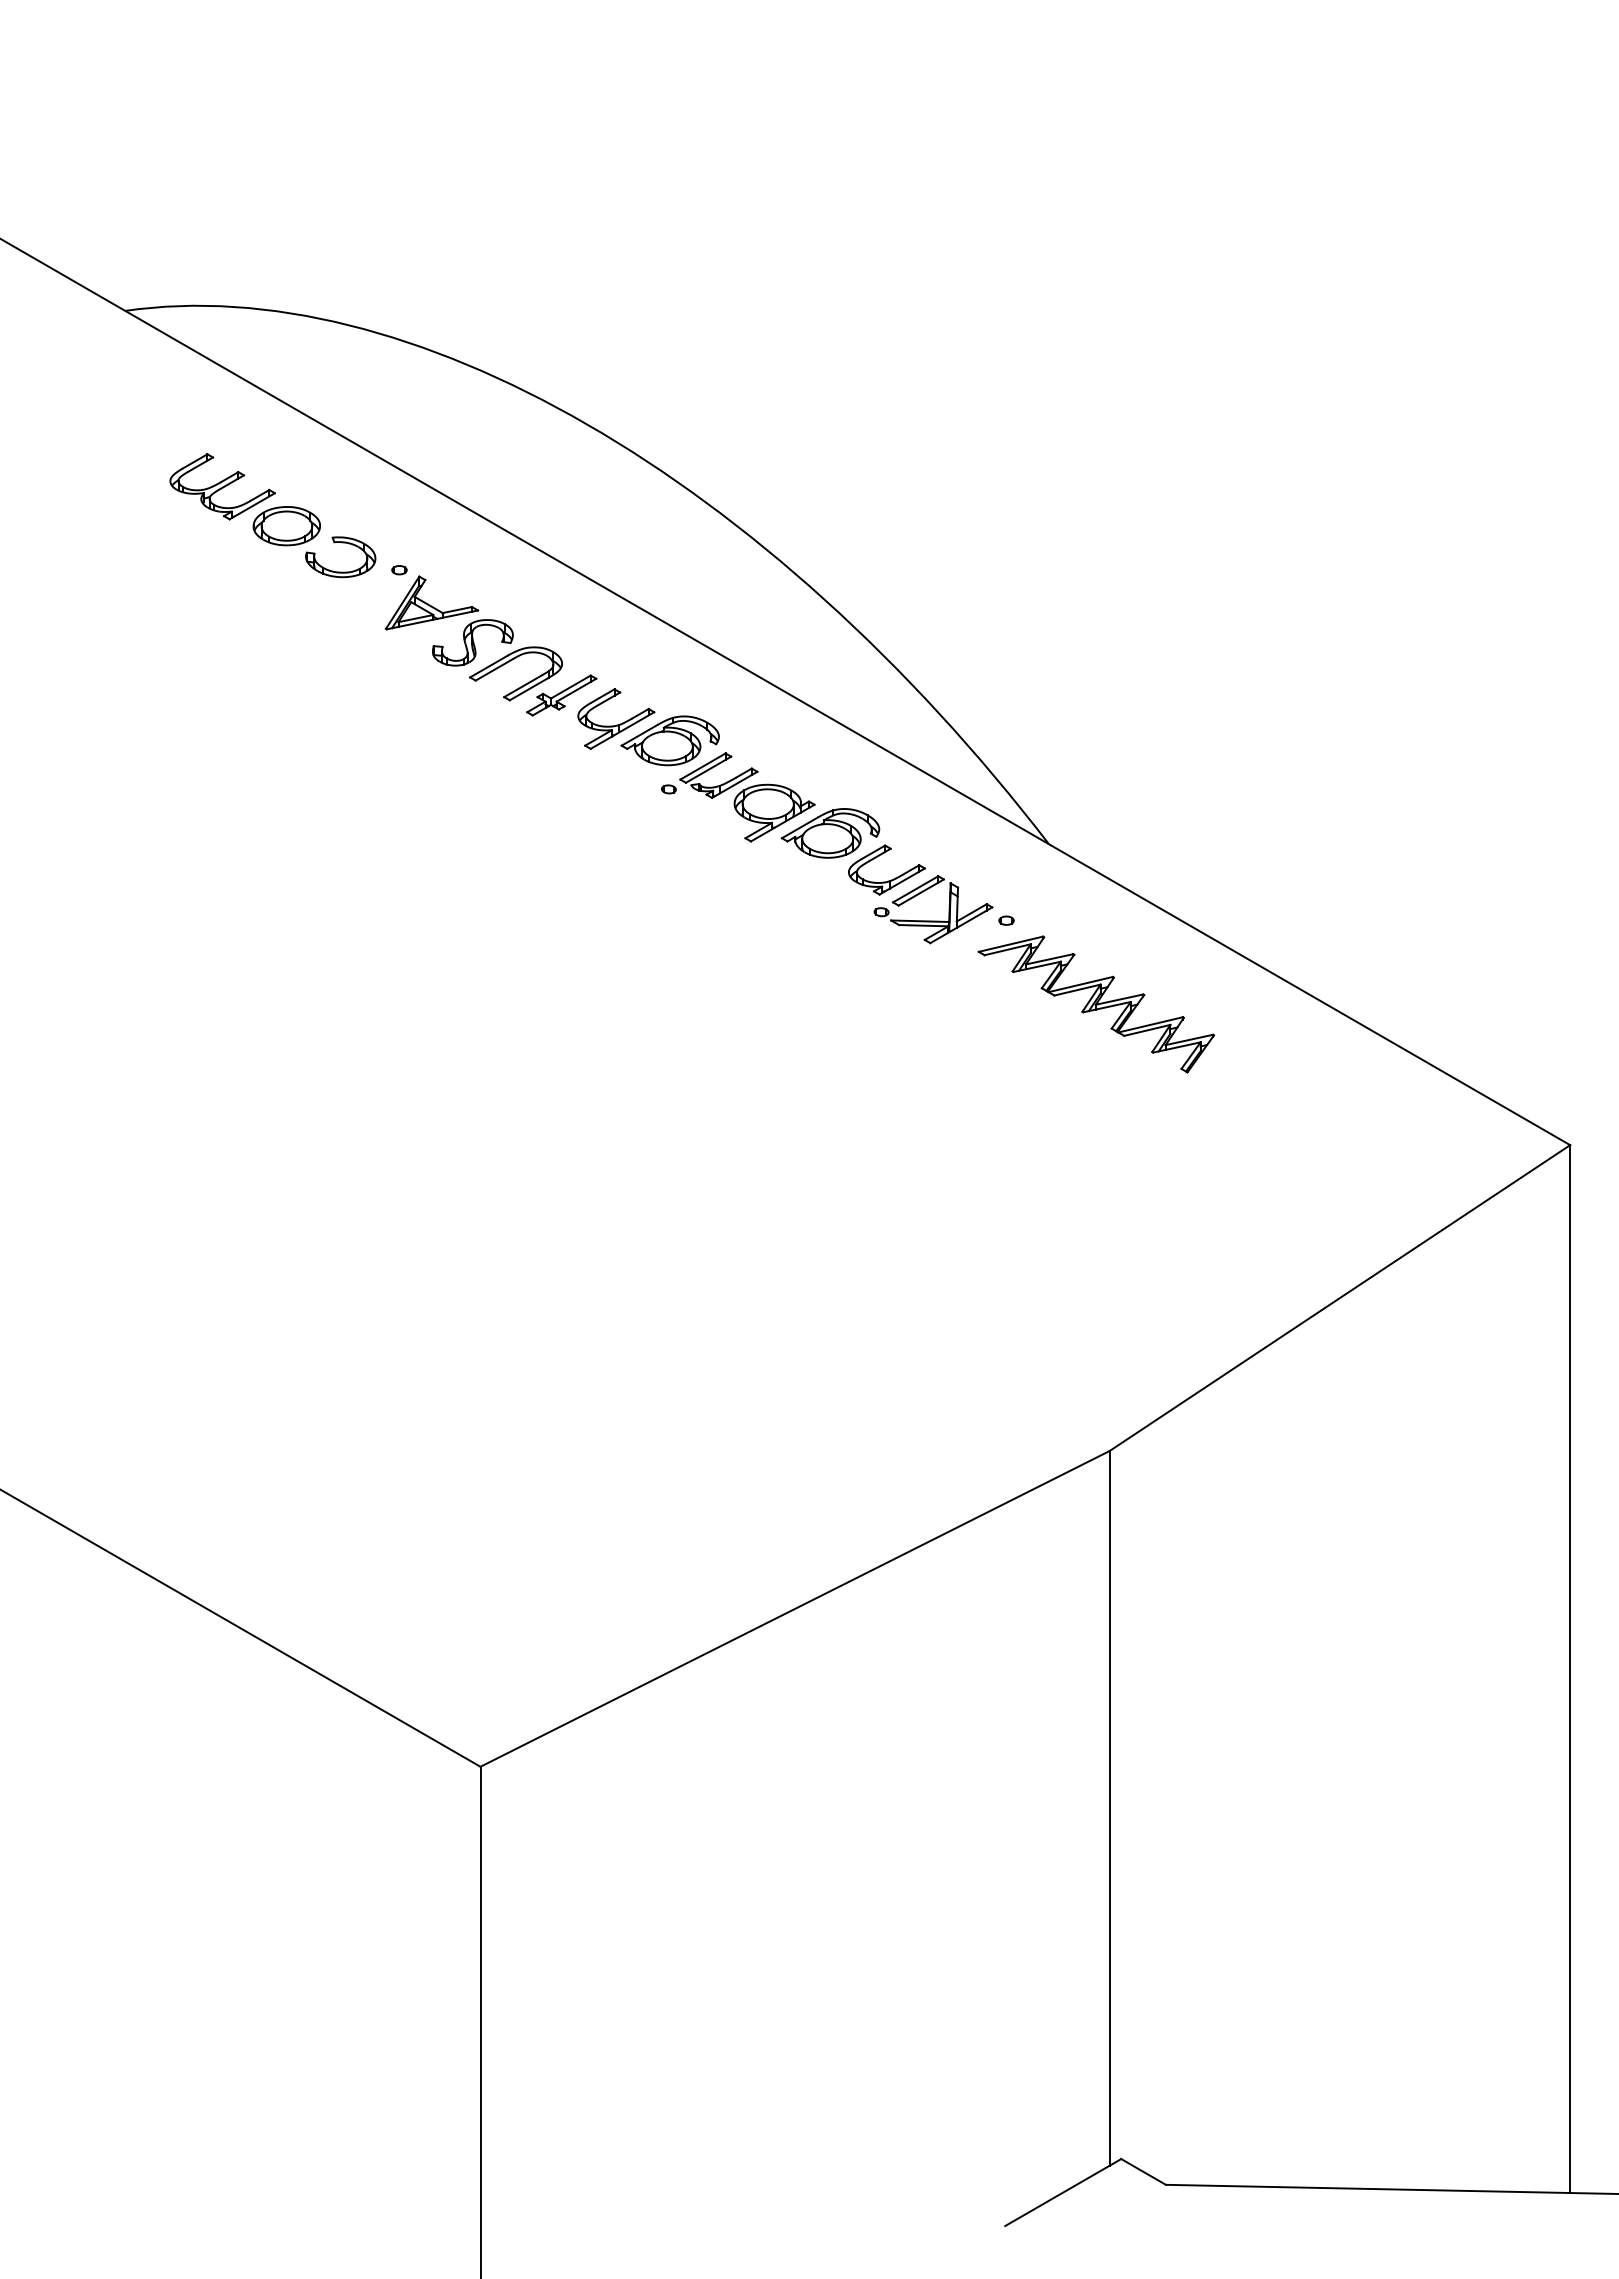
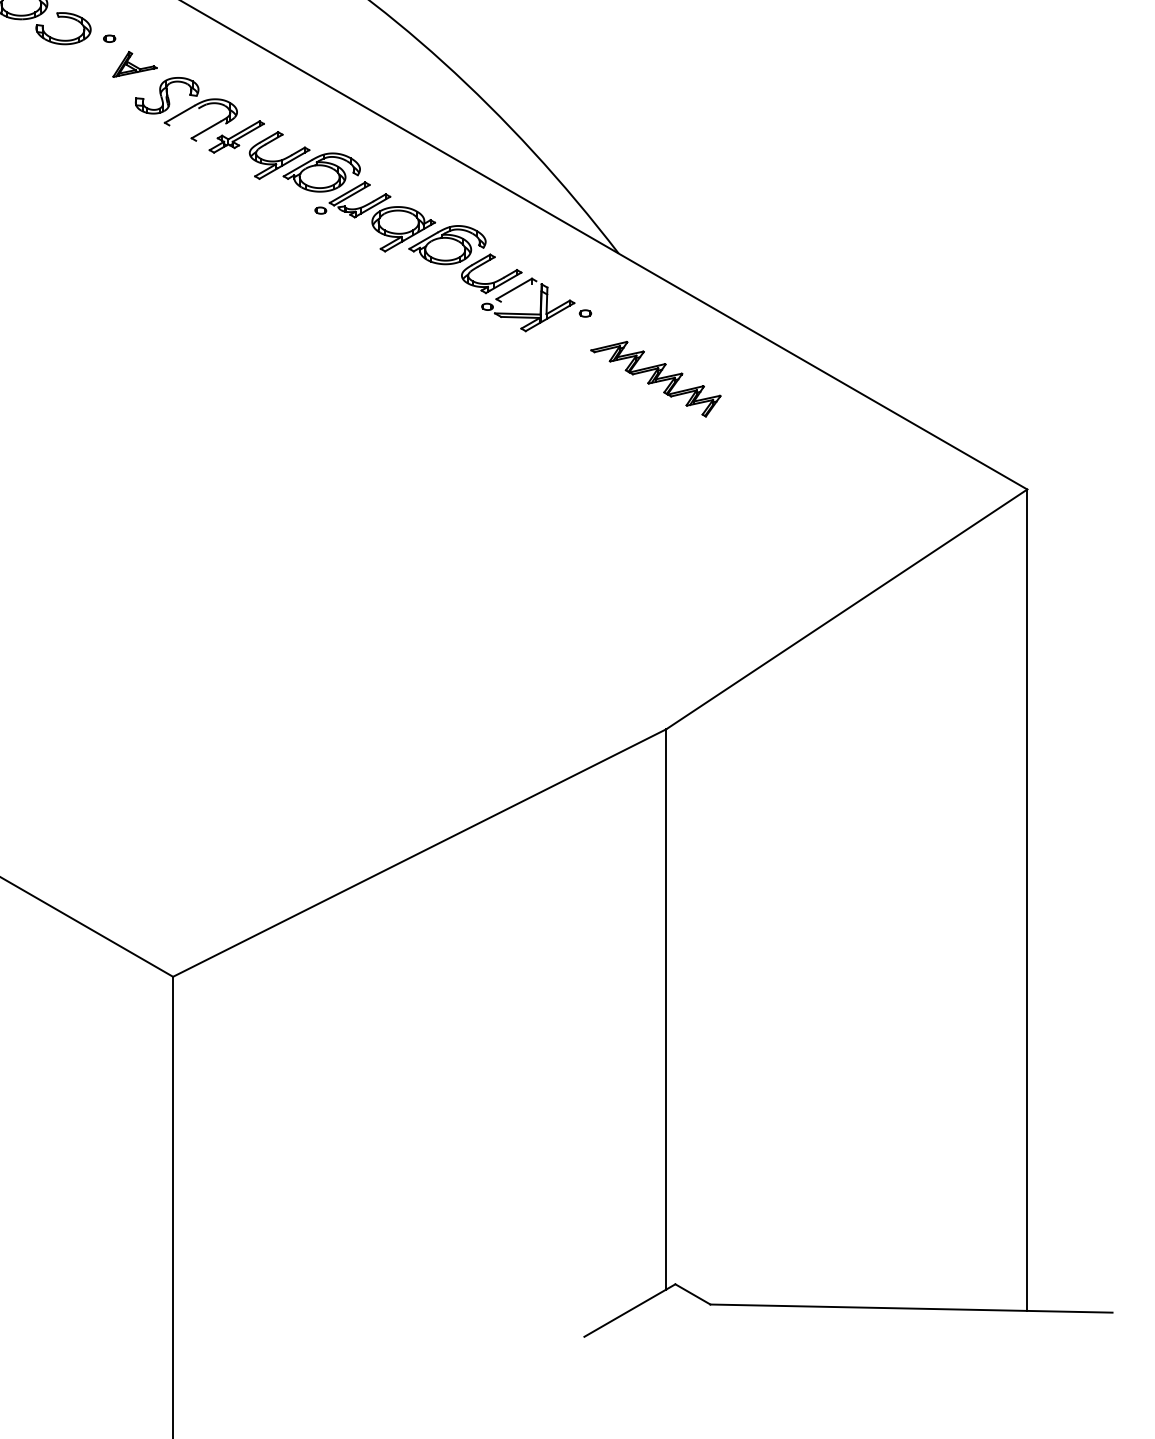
part: (431, 602) -> (134, 64), size x0.6
line: (493, 669) -> (183, 116), removed
line: (528, 689) -> (210, 132), removed
line: (920, 892) -> (518, 291), removed
part: (1096, 1004) -> (655, 379), size x0.7

